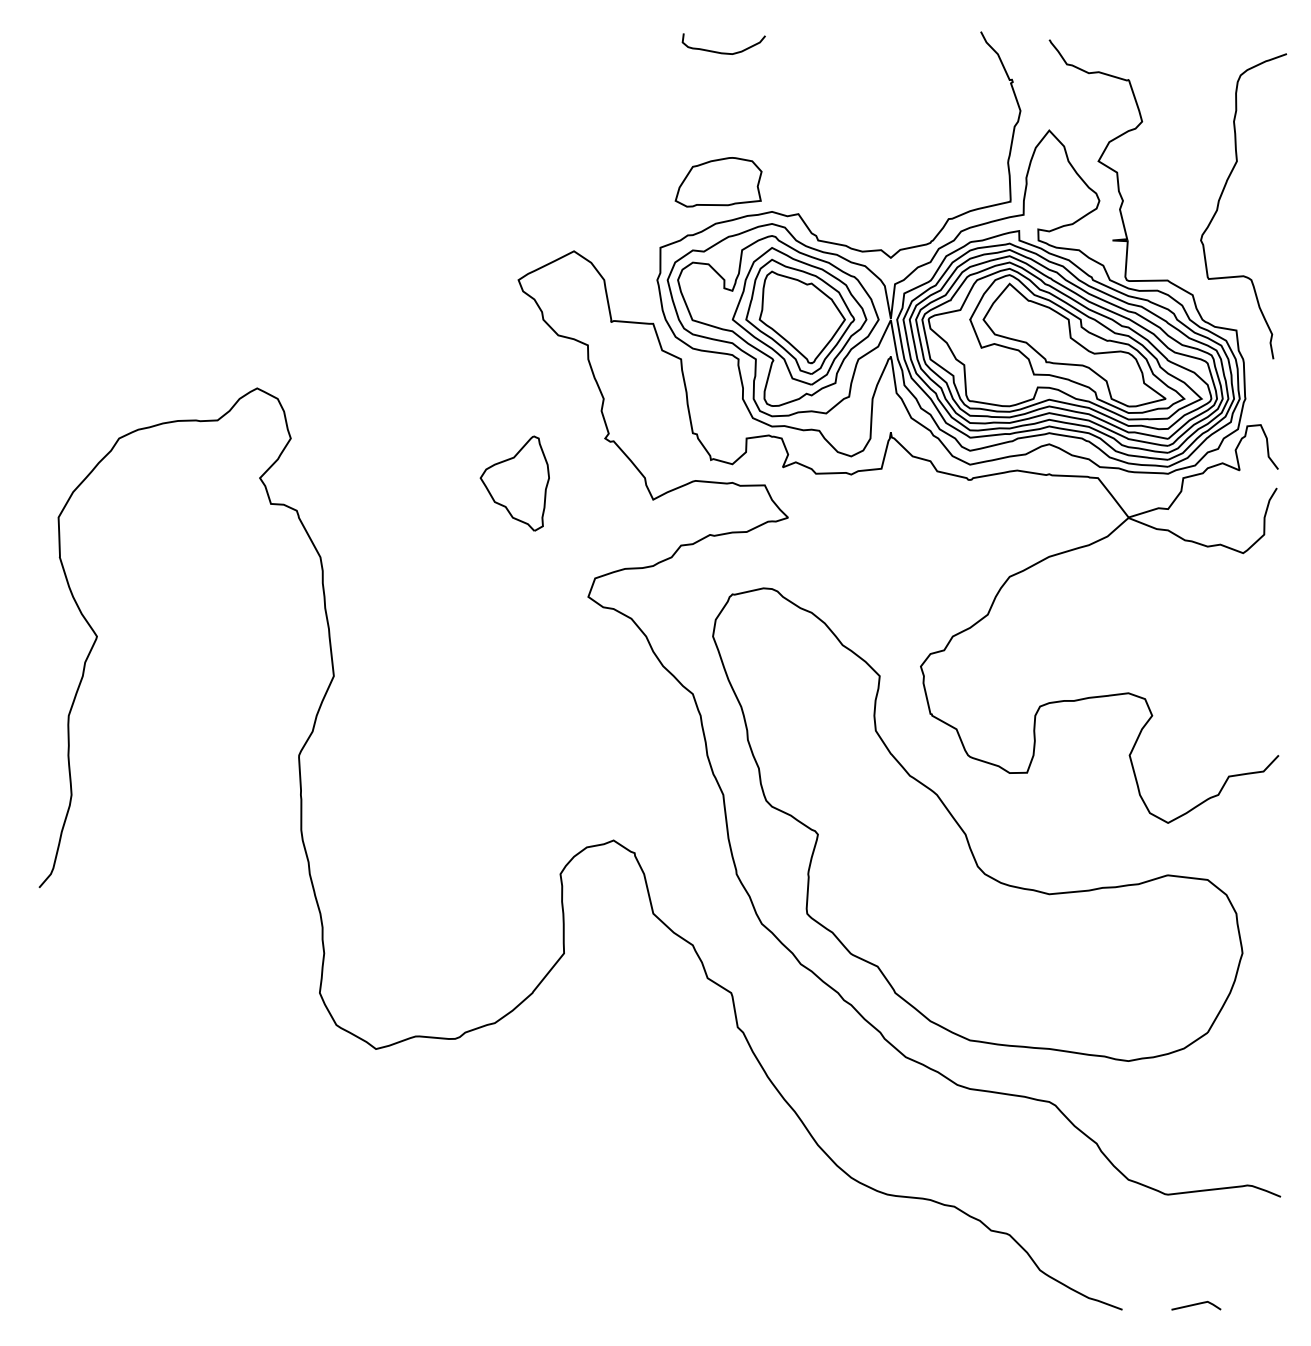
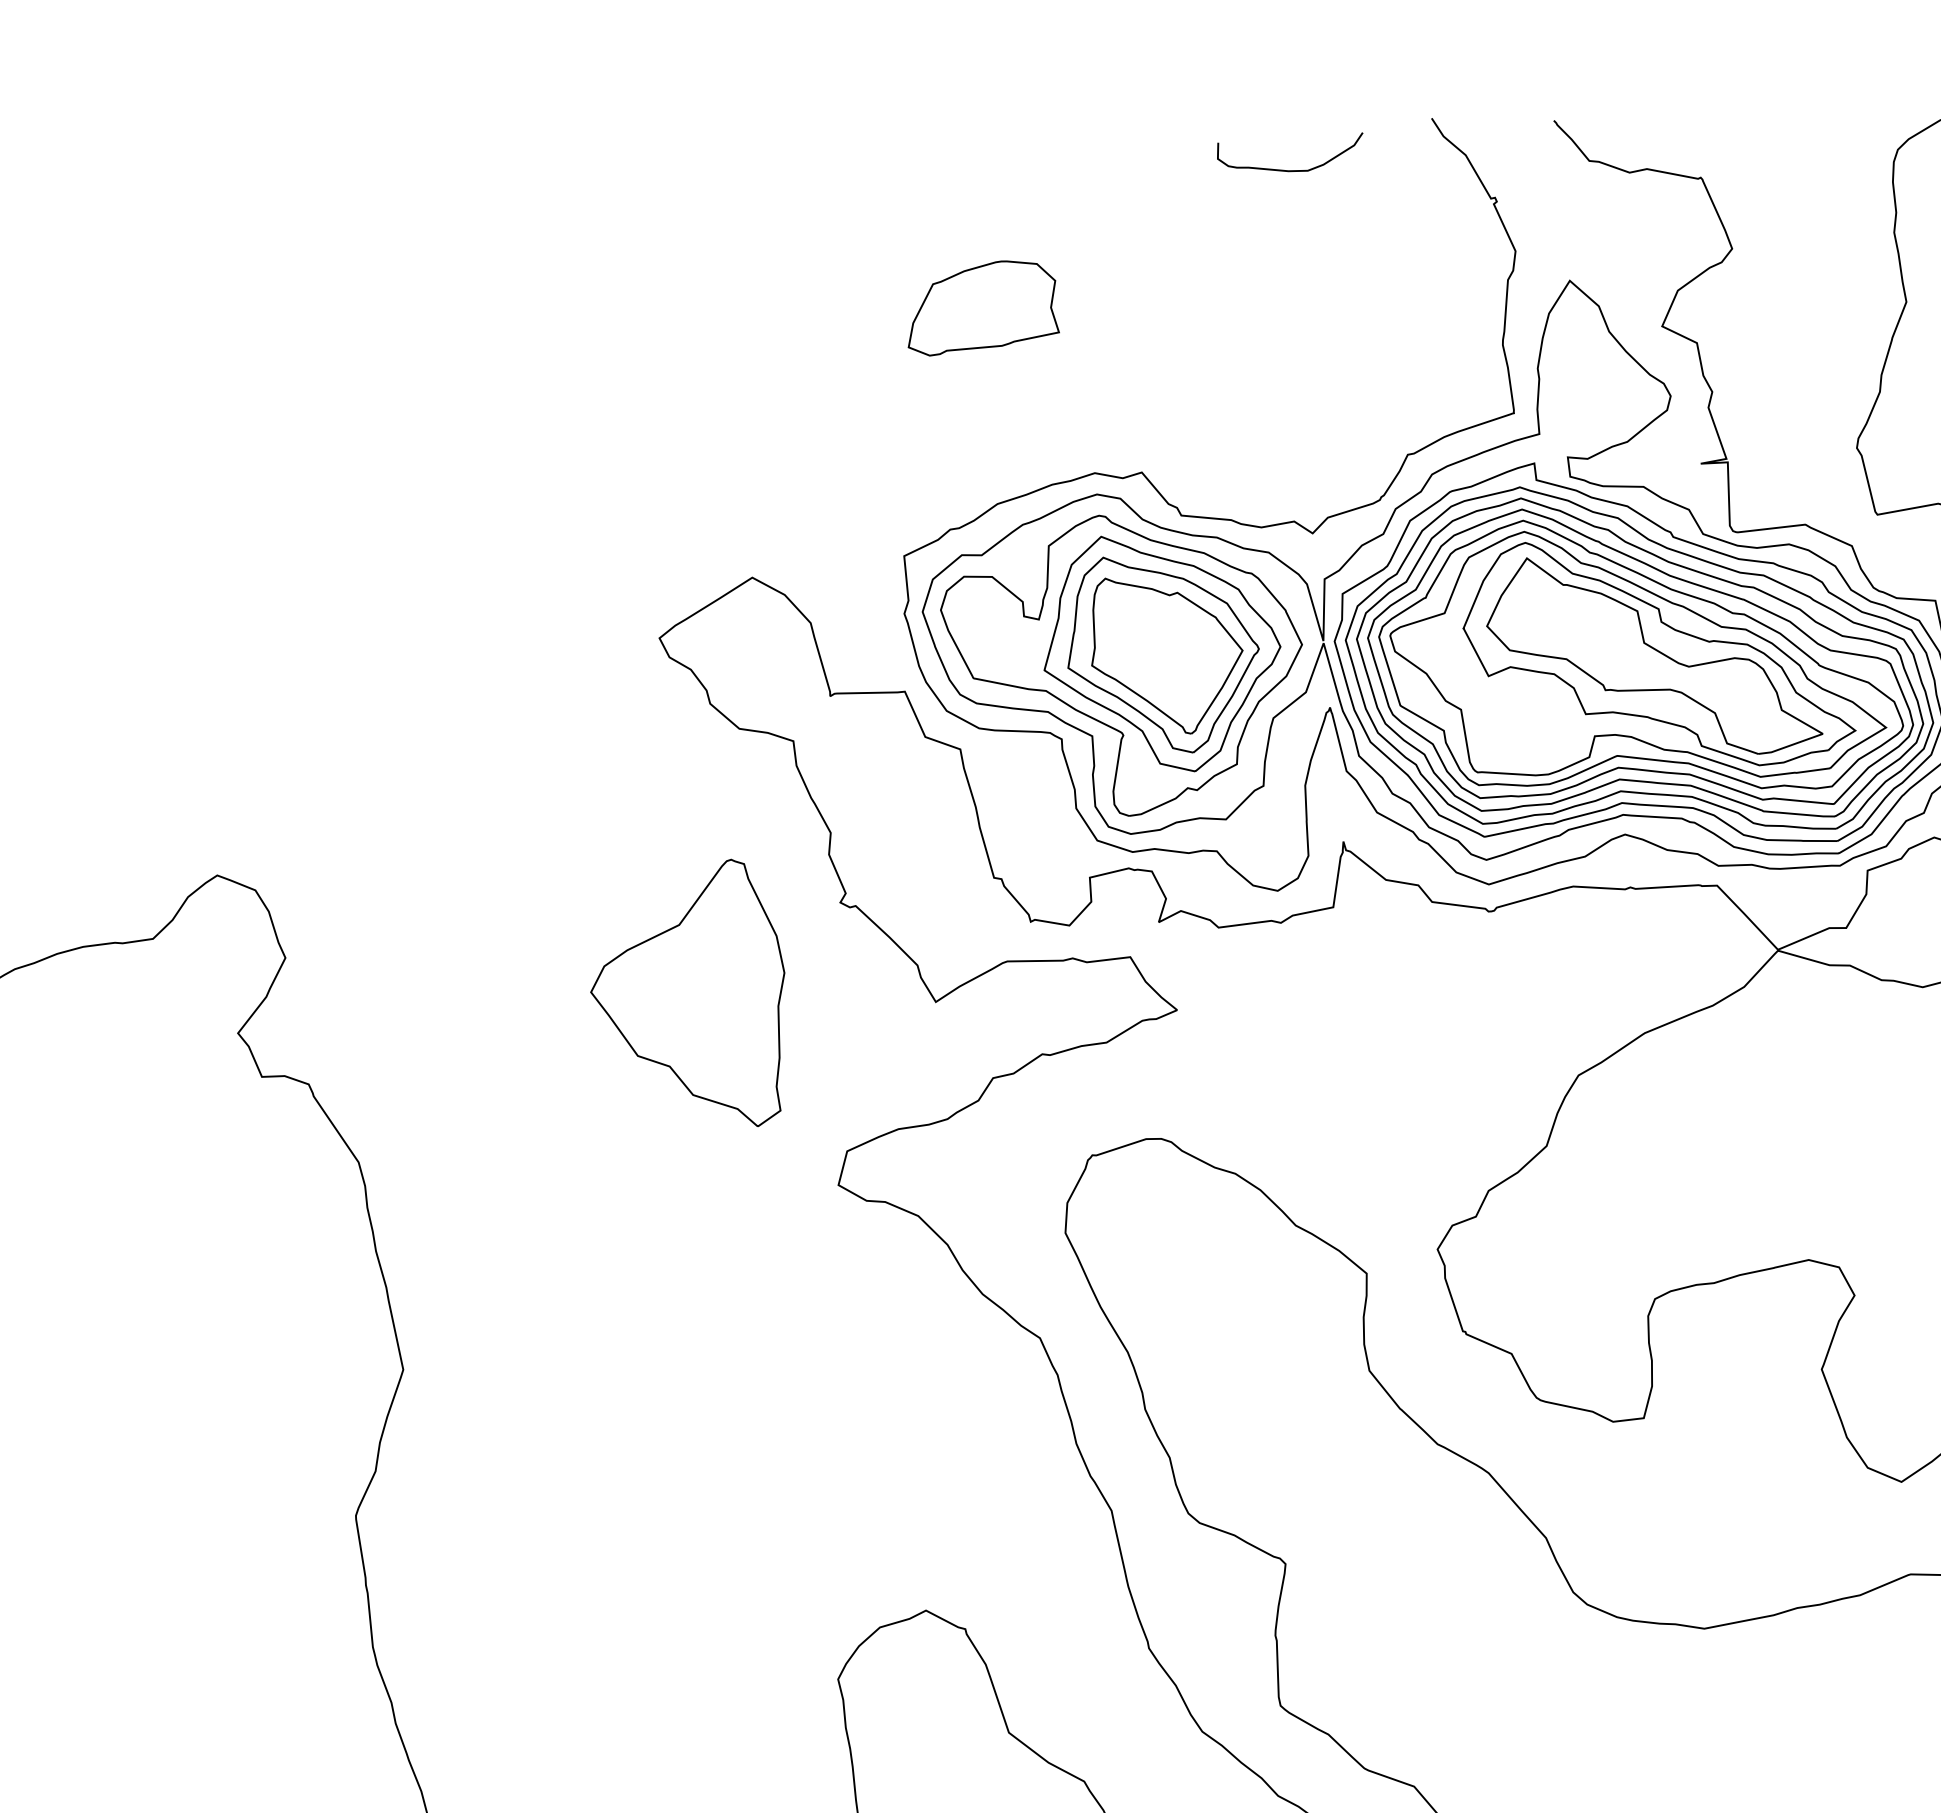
curve: (723, 52) -> (1291, 169), moved
part: (718, 182) -> (981, 307), moved
part: (514, 483) -> (688, 997), size x1.6

